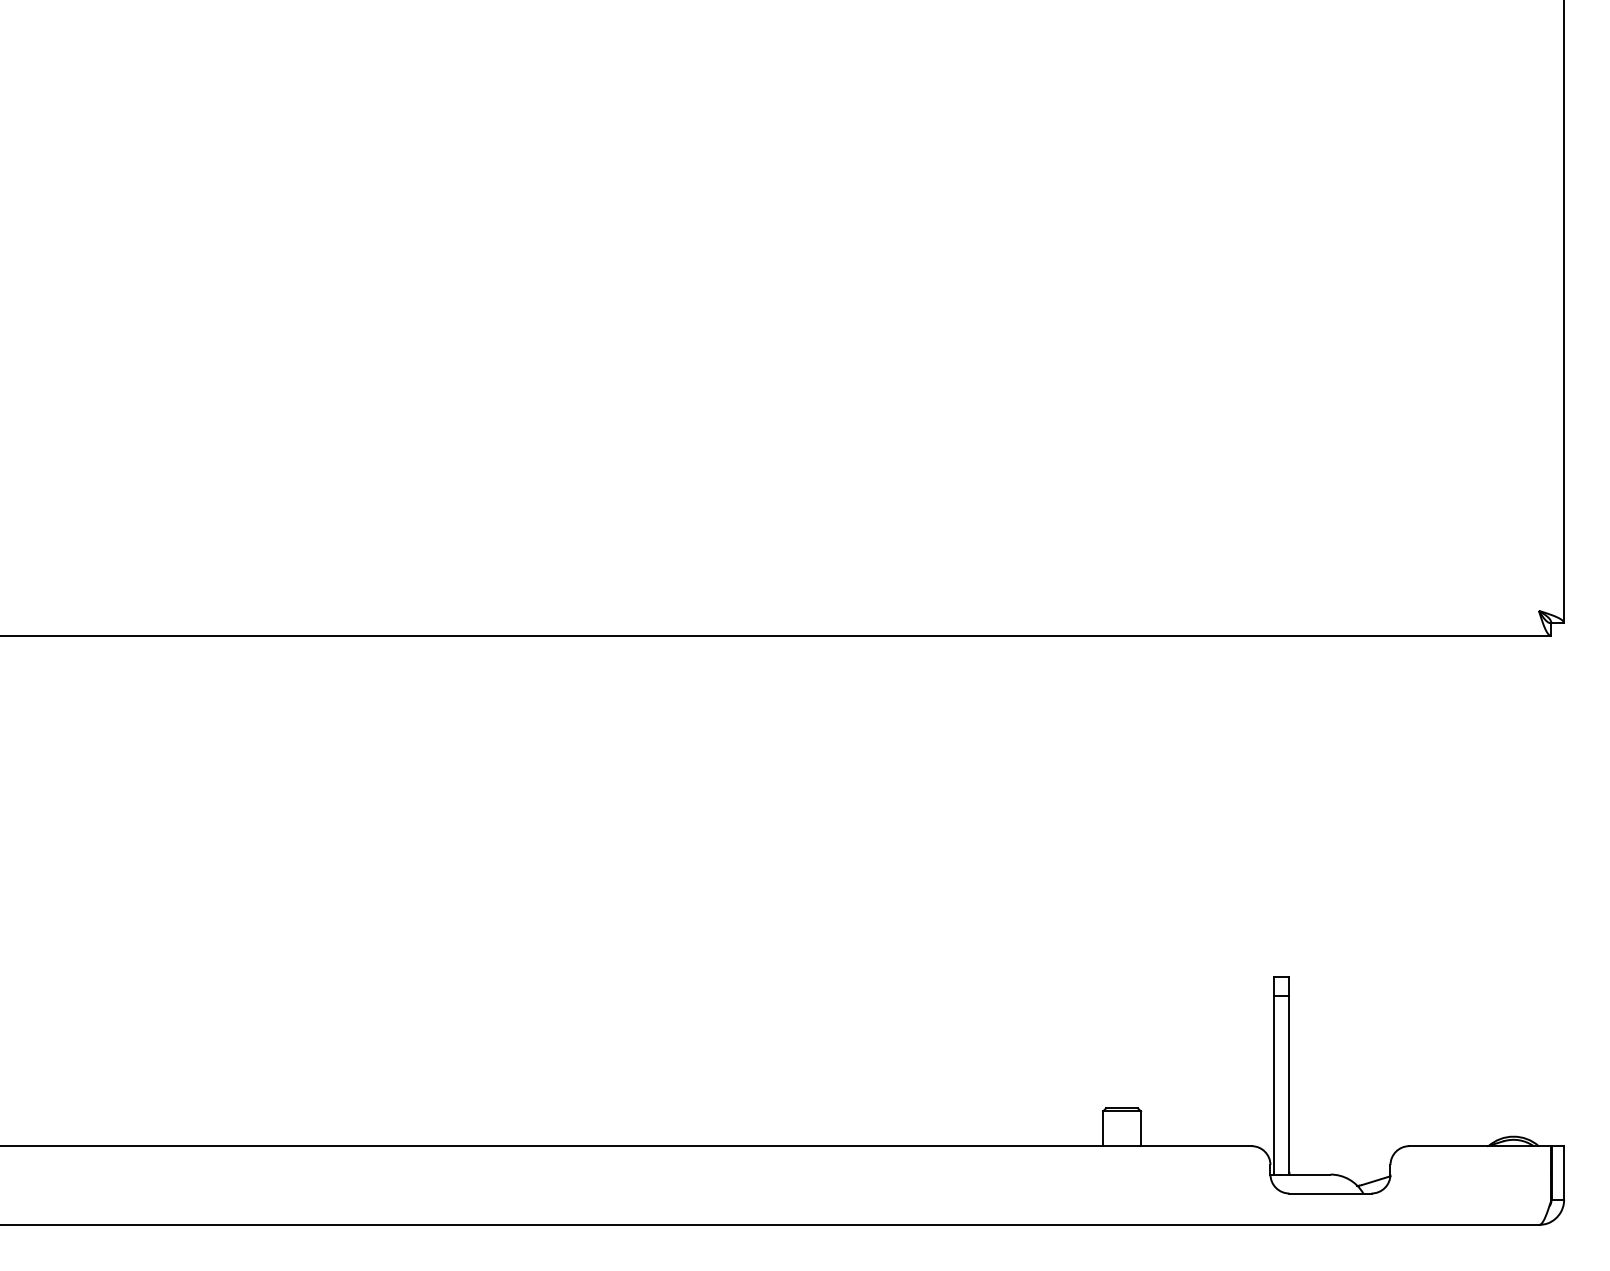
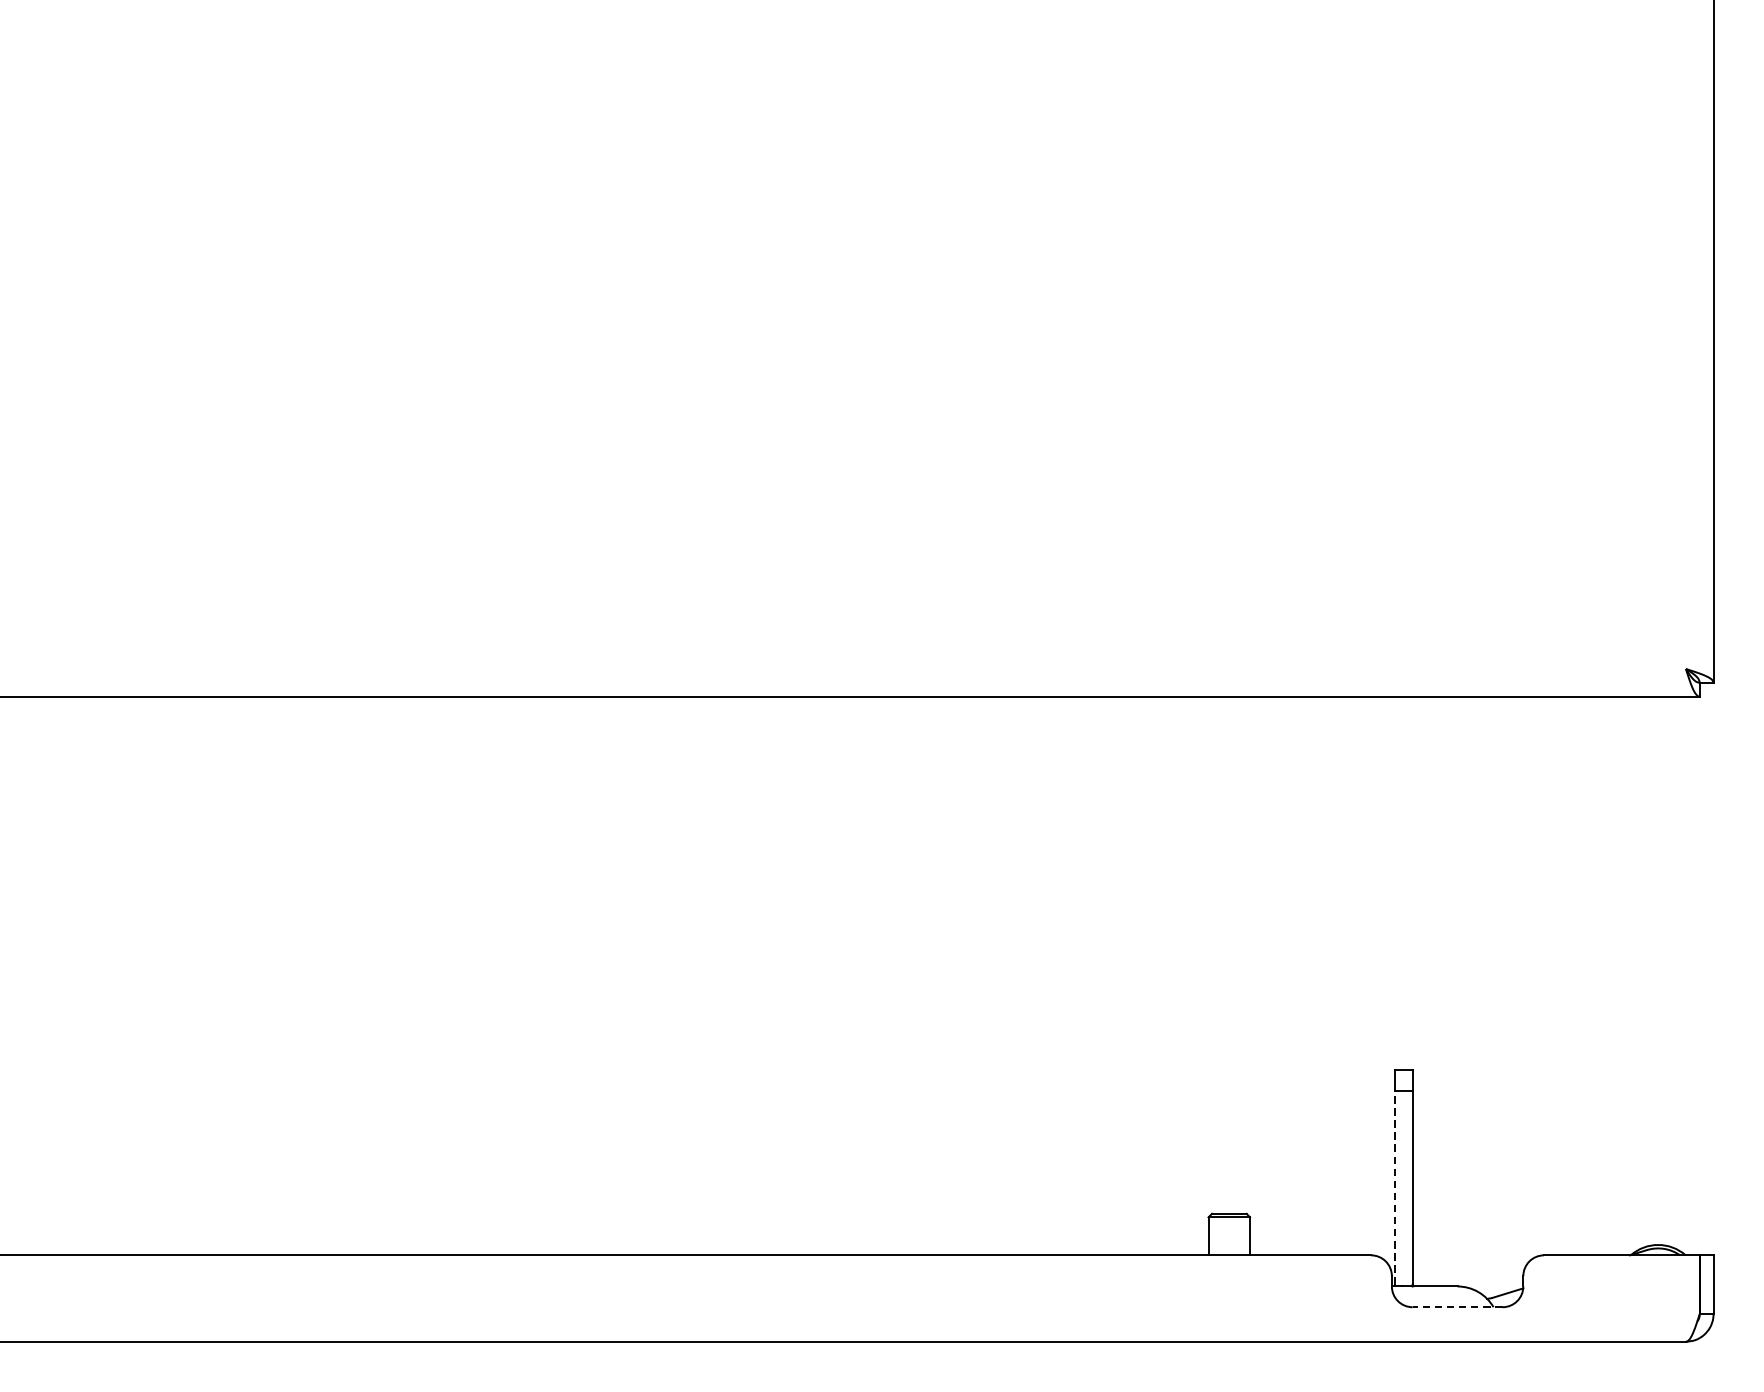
line: (1273, 1083) -> (1395, 1186), solid -> dashed
line: (1329, 1193) -> (1456, 1307), solid -> dashed

